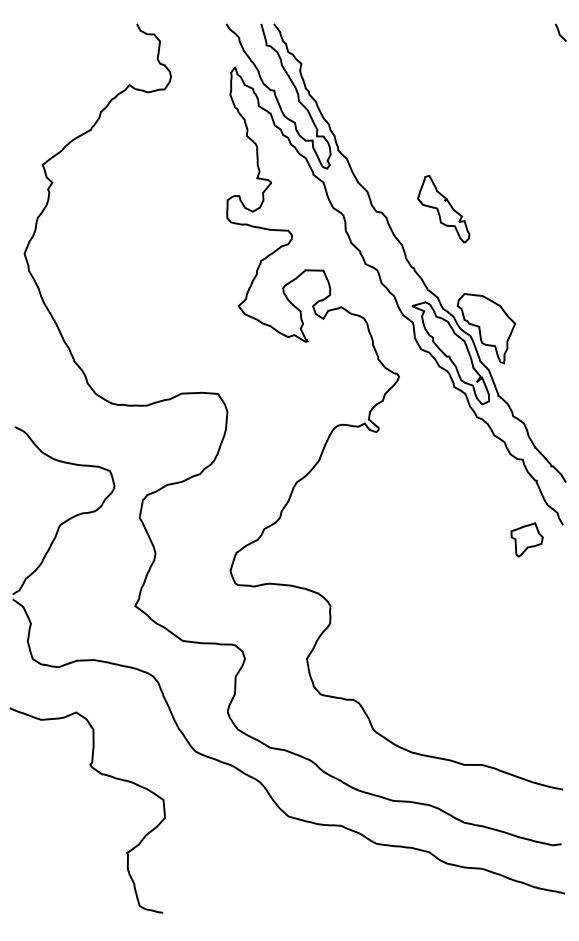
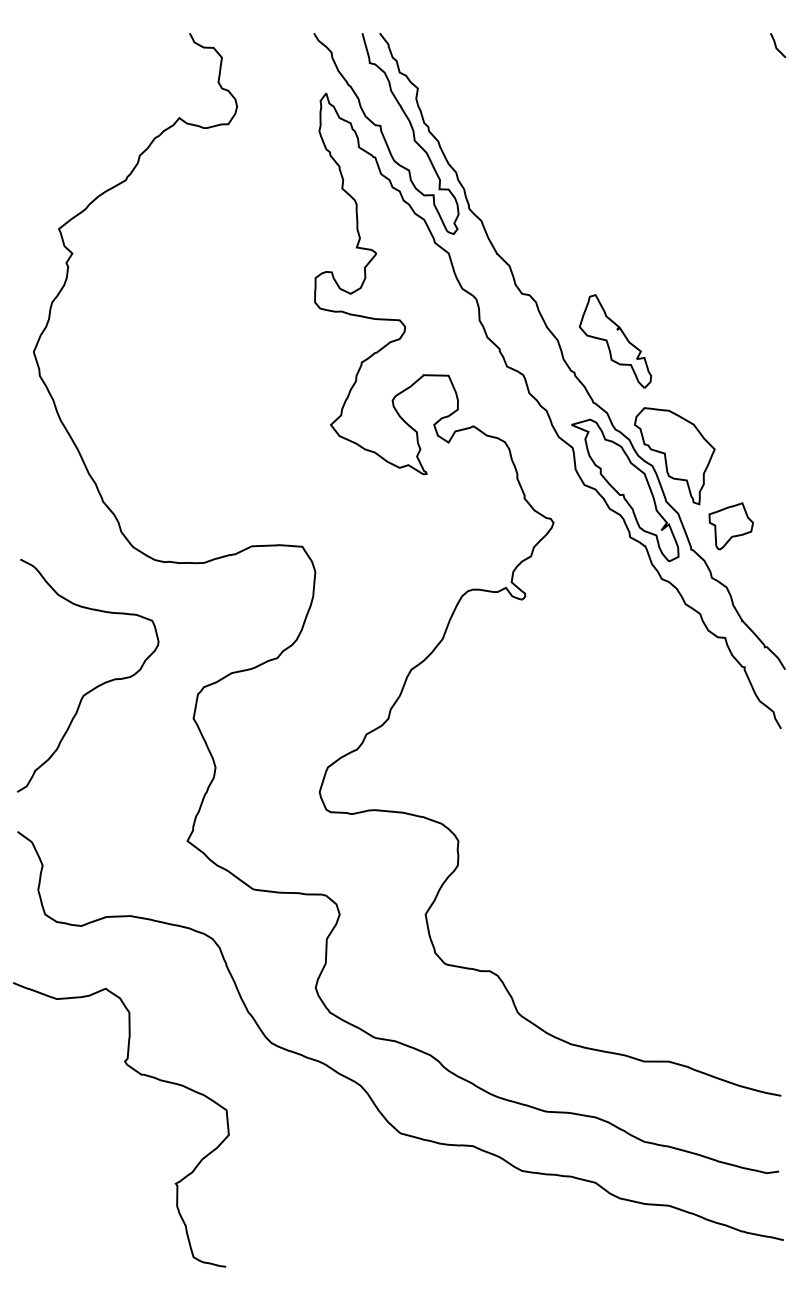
part: (443, 209) -> (615, 341), moved
curve: (68, 518) -> (95, 686), moved
part: (526, 540) -> (730, 526), moved

